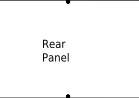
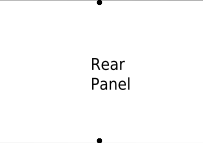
text: (55, 50) -> (110, 73), moved

